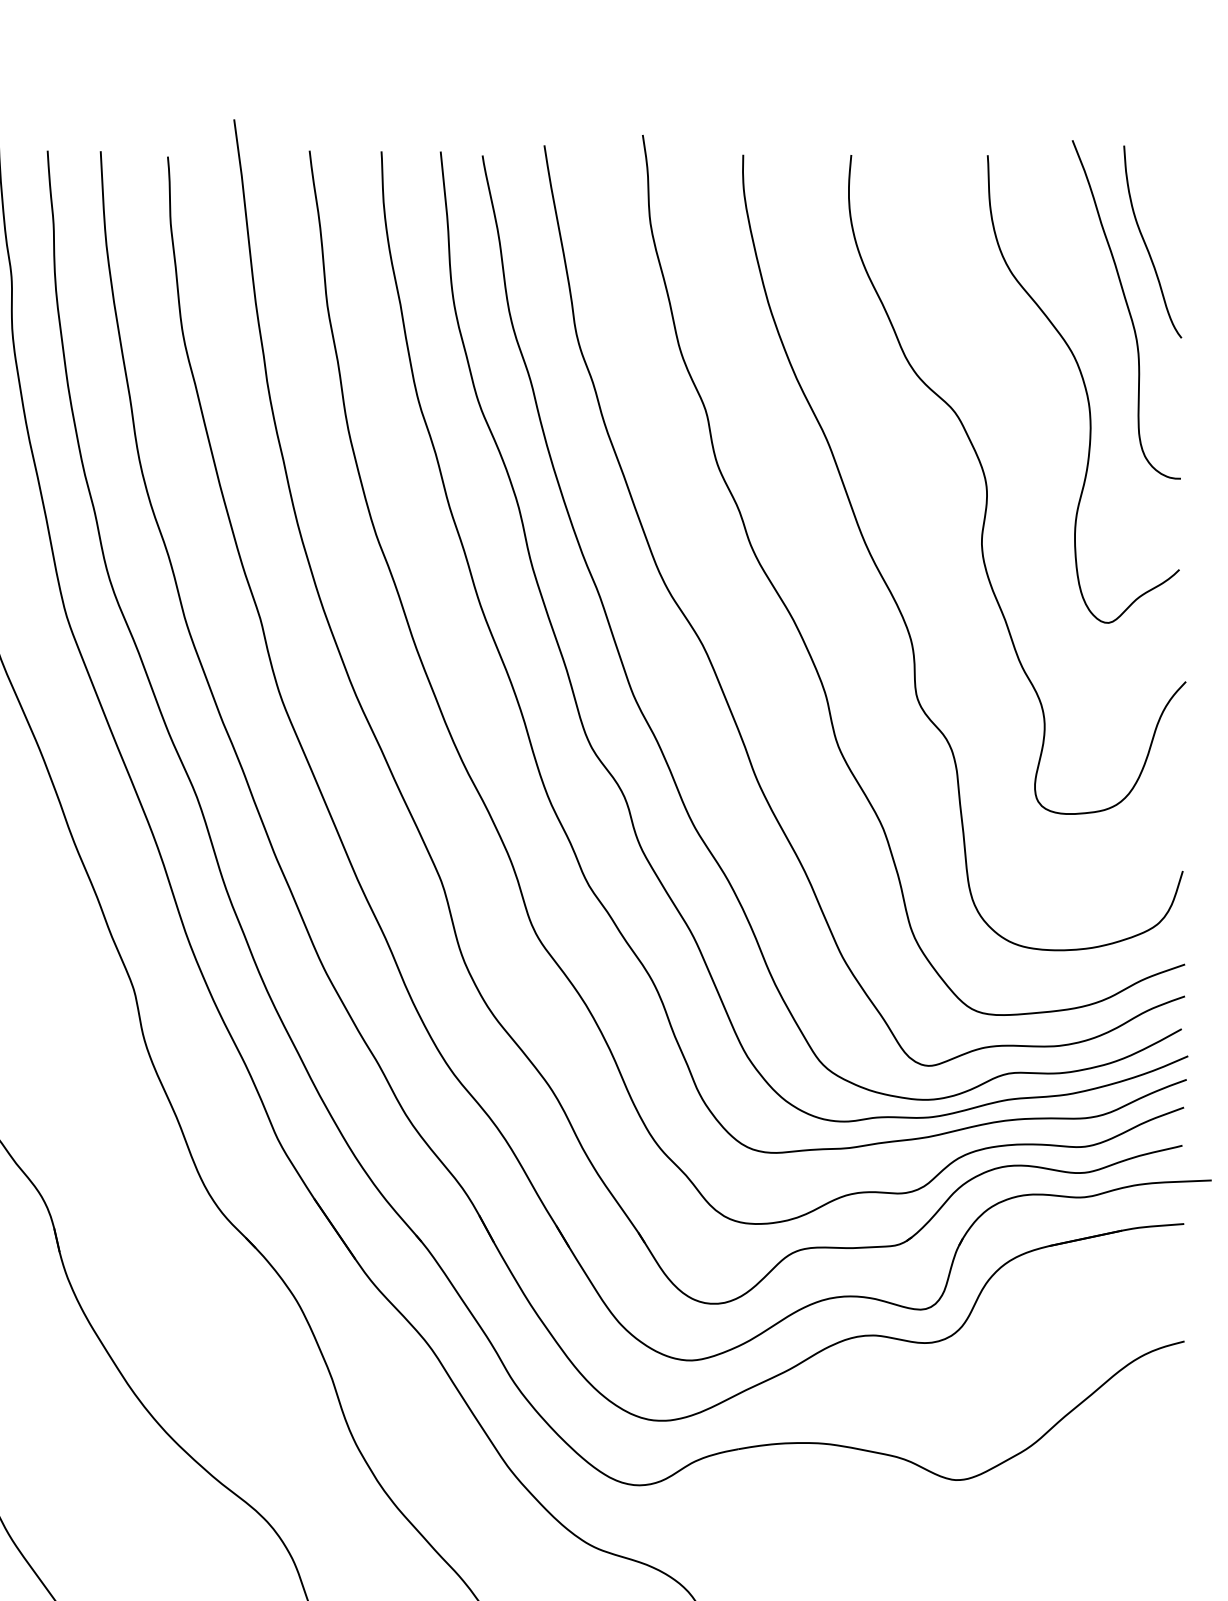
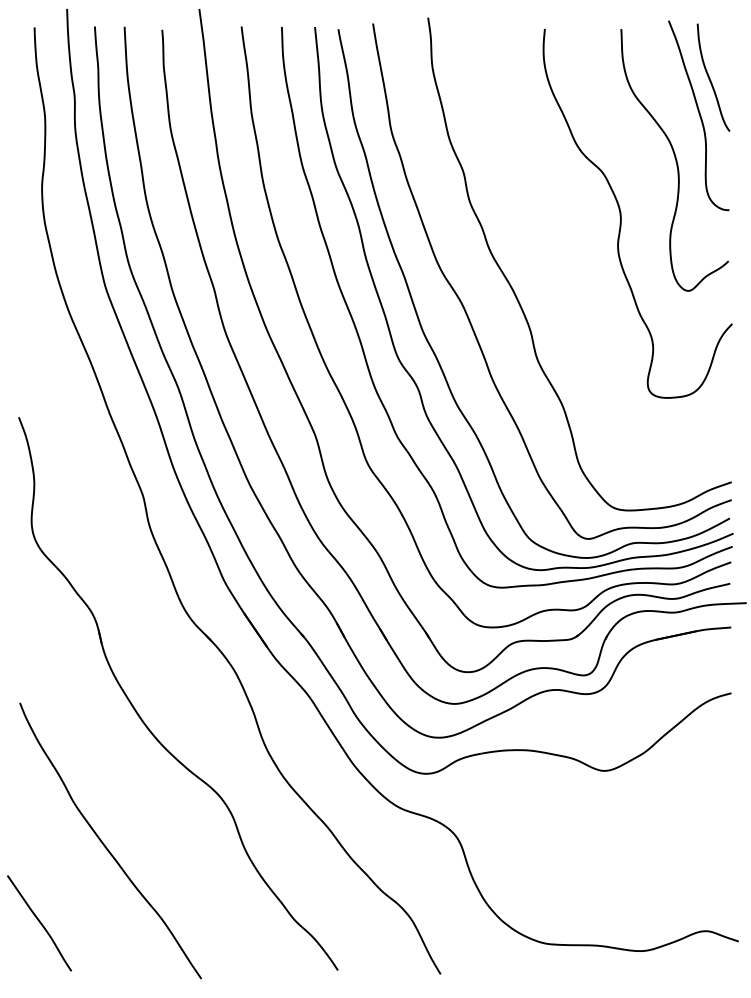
curve: (891, 589) -> (567, 272), removed

